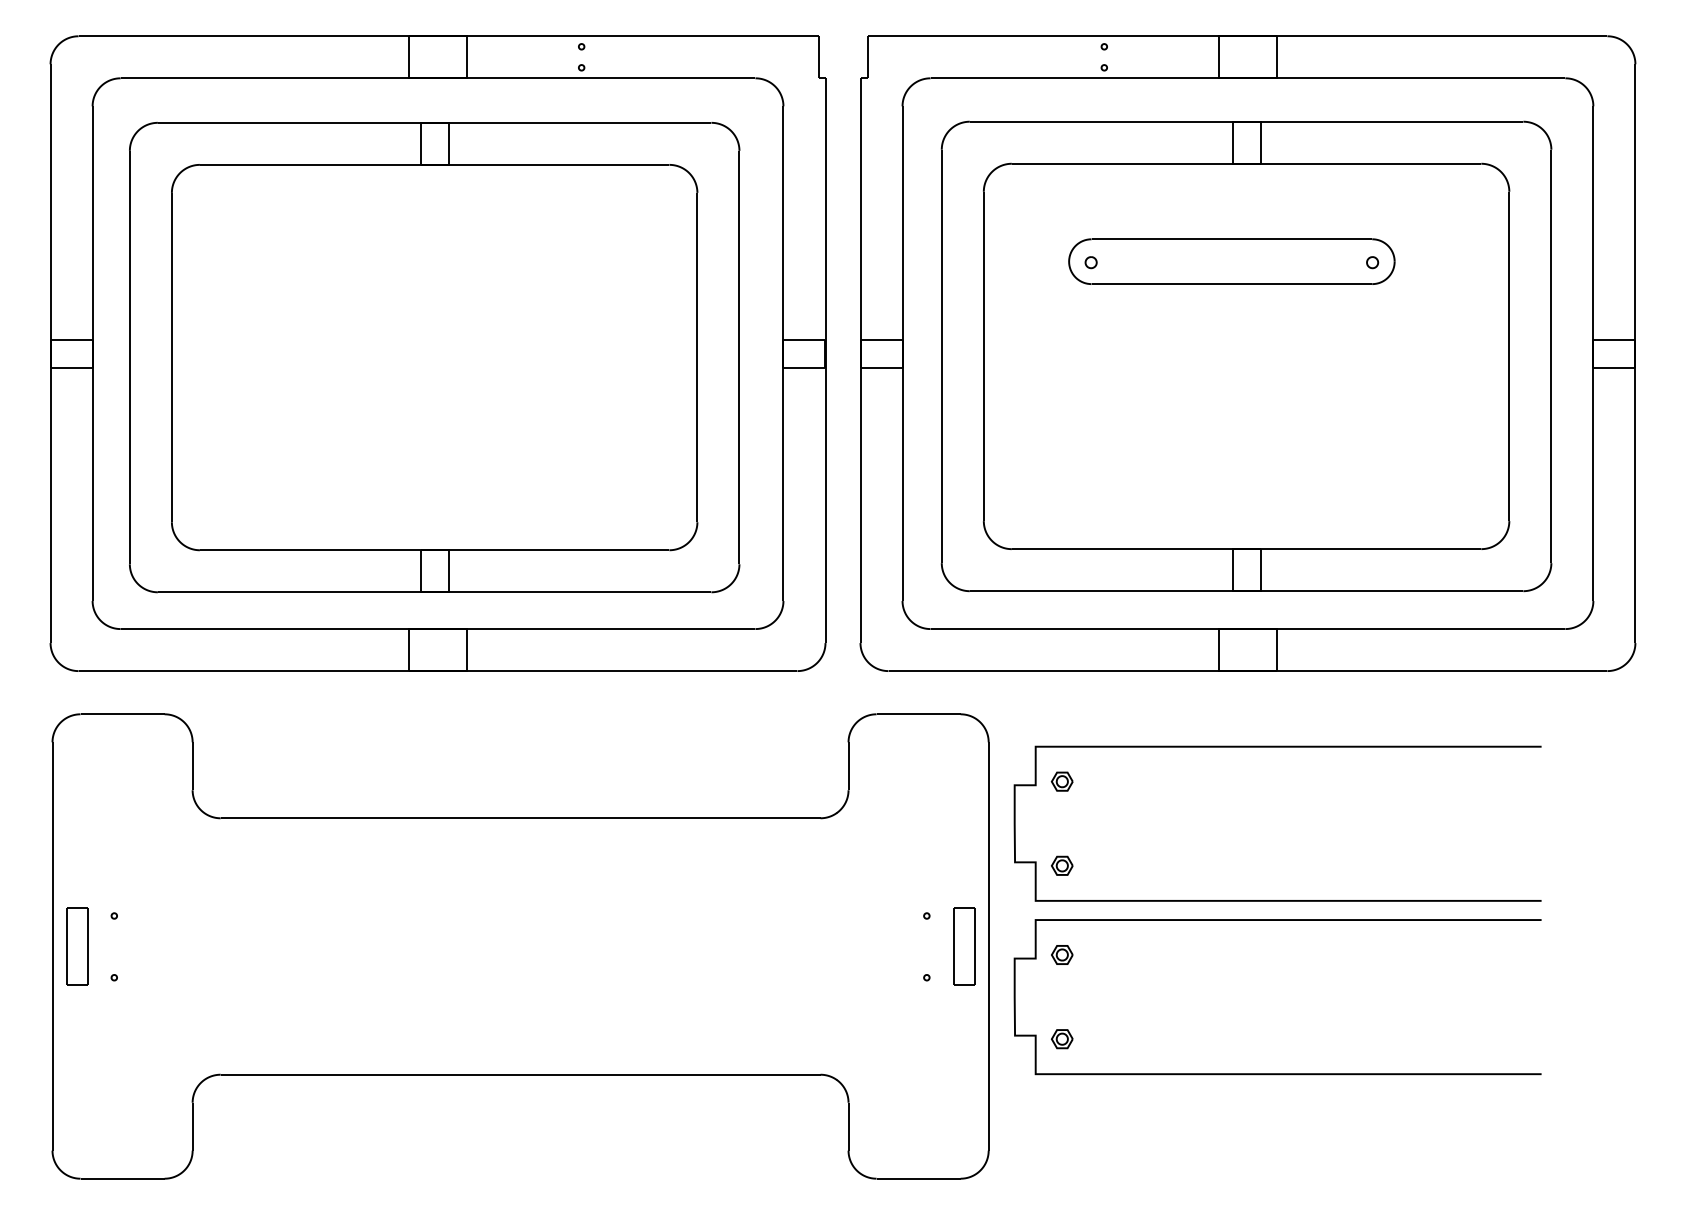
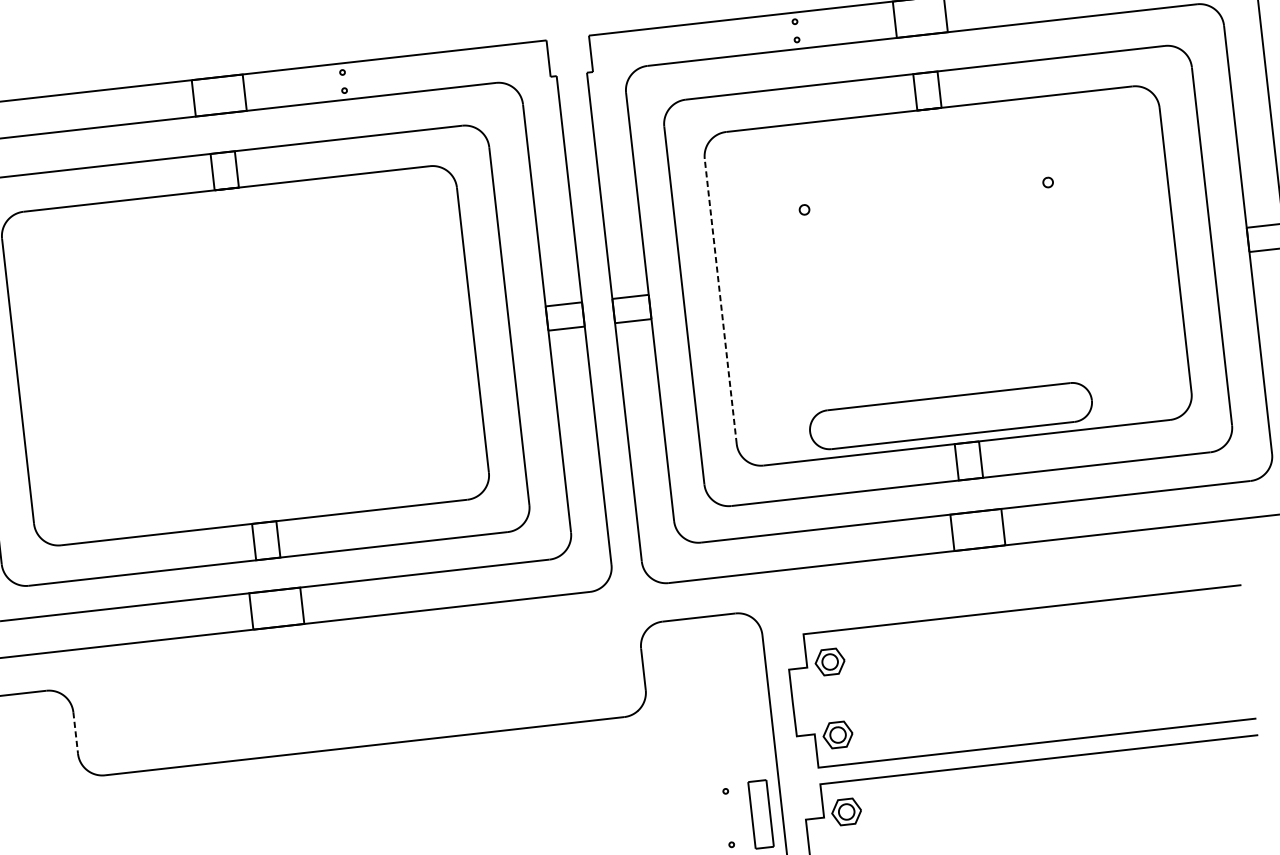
part: (1231, 261) -> (950, 415), moved
line: (983, 356) -> (720, 301), solid -> dashed
line: (192, 766) -> (75, 733), solid -> dashed
part: (1061, 781) -> (829, 661), size x1.6
part: (1062, 865) -> (838, 734), size x1.6
part: (1062, 954) -> (846, 811), size x1.6

